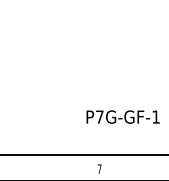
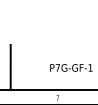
line: (18, 116) -> (10, 67), added

